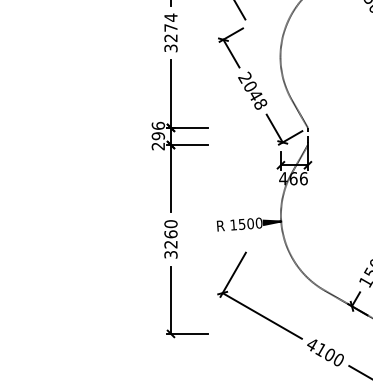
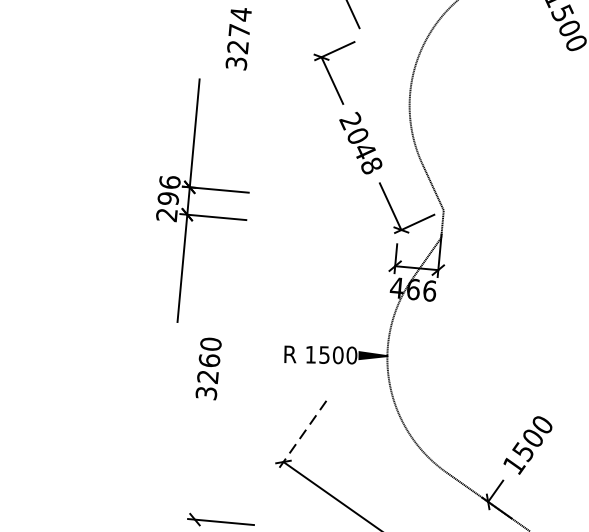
part: (179, 135) -> (202, 200), moved
line: (232, 275) -> (301, 435), solid -> dashed
line: (170, 299) -> (199, 464), removed

